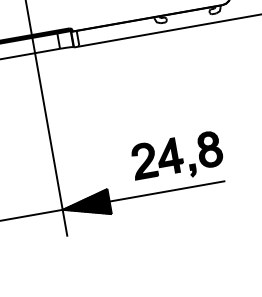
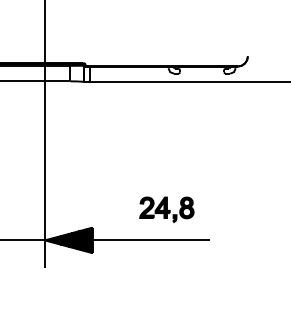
part: (177, 158) -> (166, 209), size x0.6

